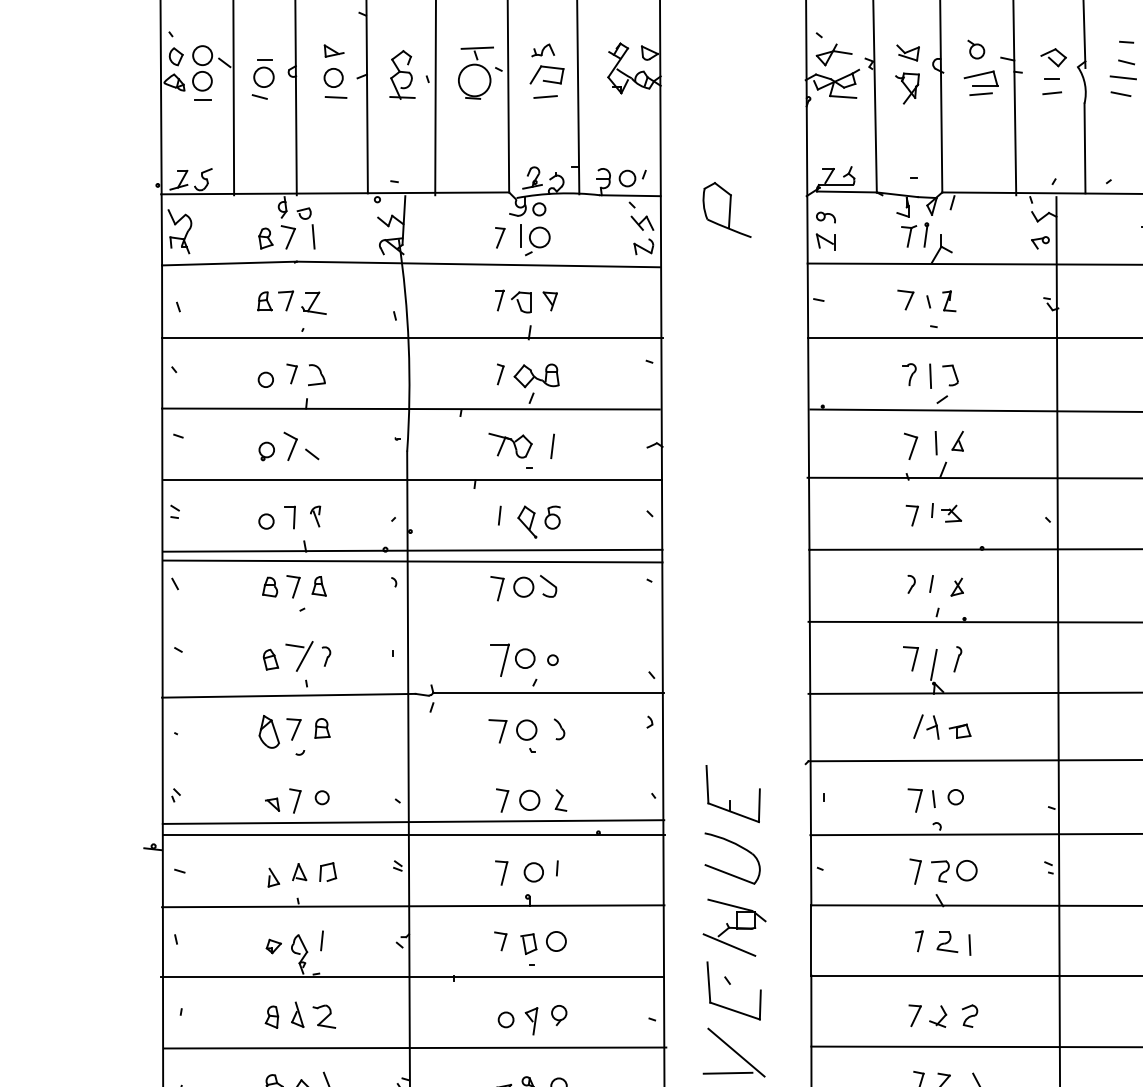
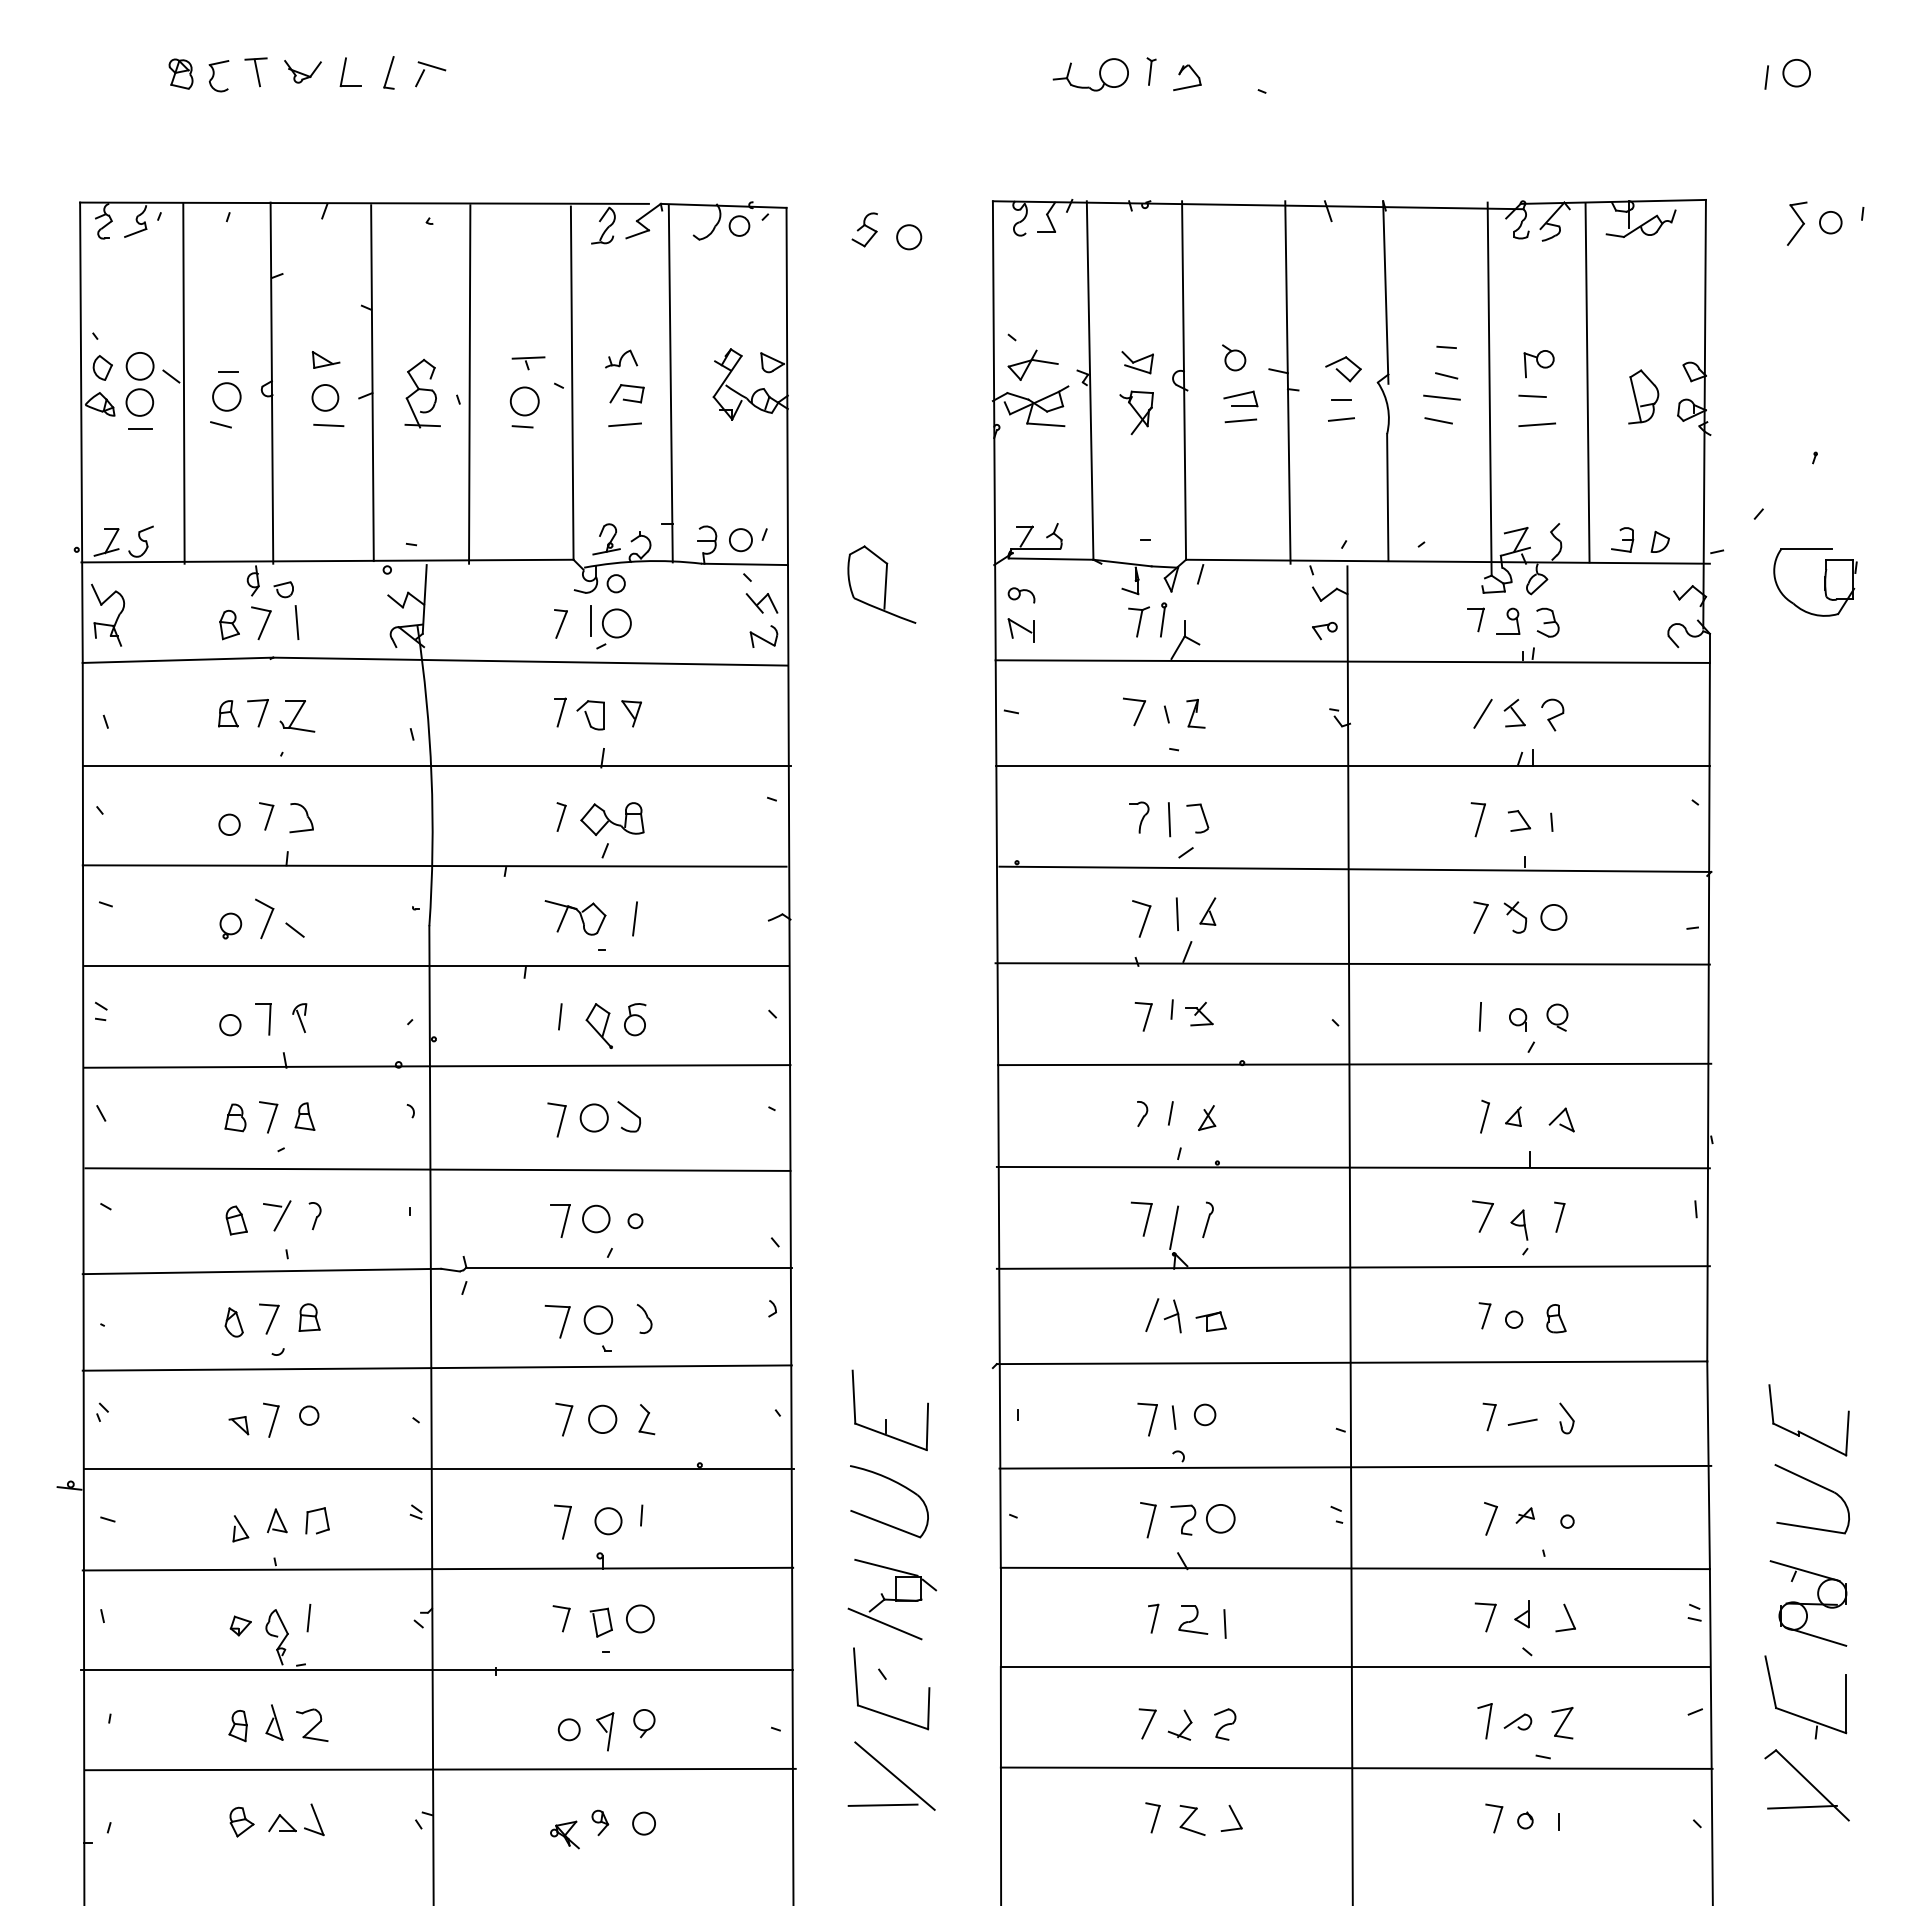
part: (477, 53) -> (528, 363), size x0.71
part: (546, 74) -> (626, 393), size x0.71
part: (980, 78) -> (1240, 398), size x0.71
circle: (474, 80) -> (524, 401), size x0.62
line: (412, 561) -> (437, 1169), moved
part: (299, 656) -> (277, 1215), size x0.71
part: (499, 659) -> (560, 1220), size x0.71
part: (268, 731) -> (233, 1322), size x0.62
line: (412, 821) -> (436, 1367), moved

